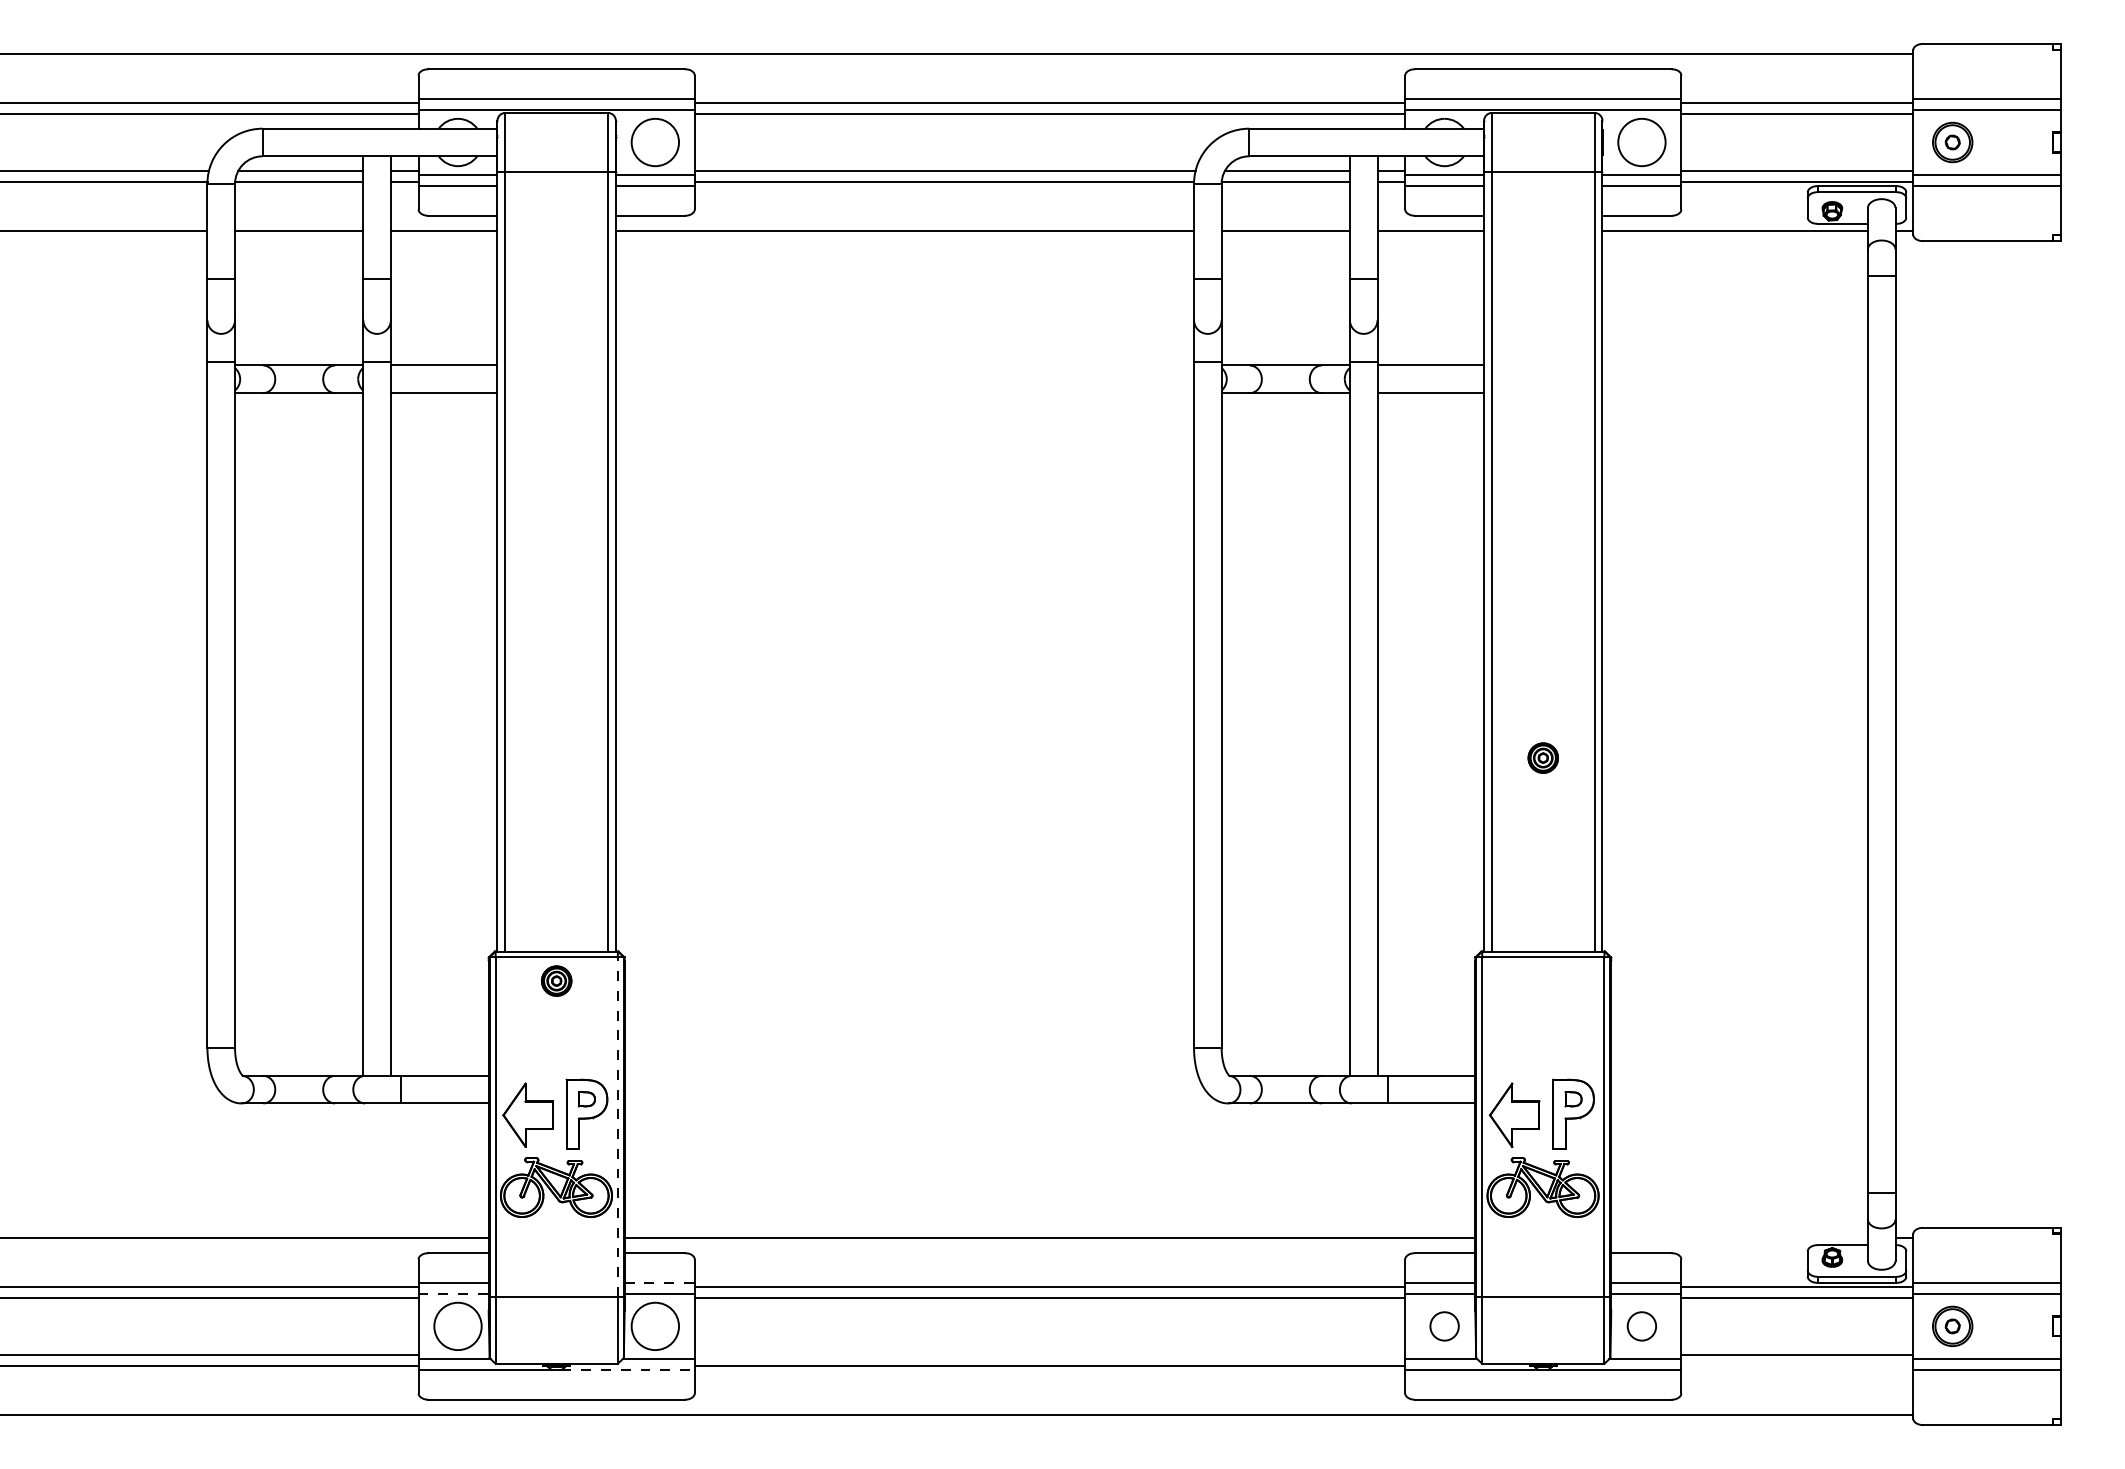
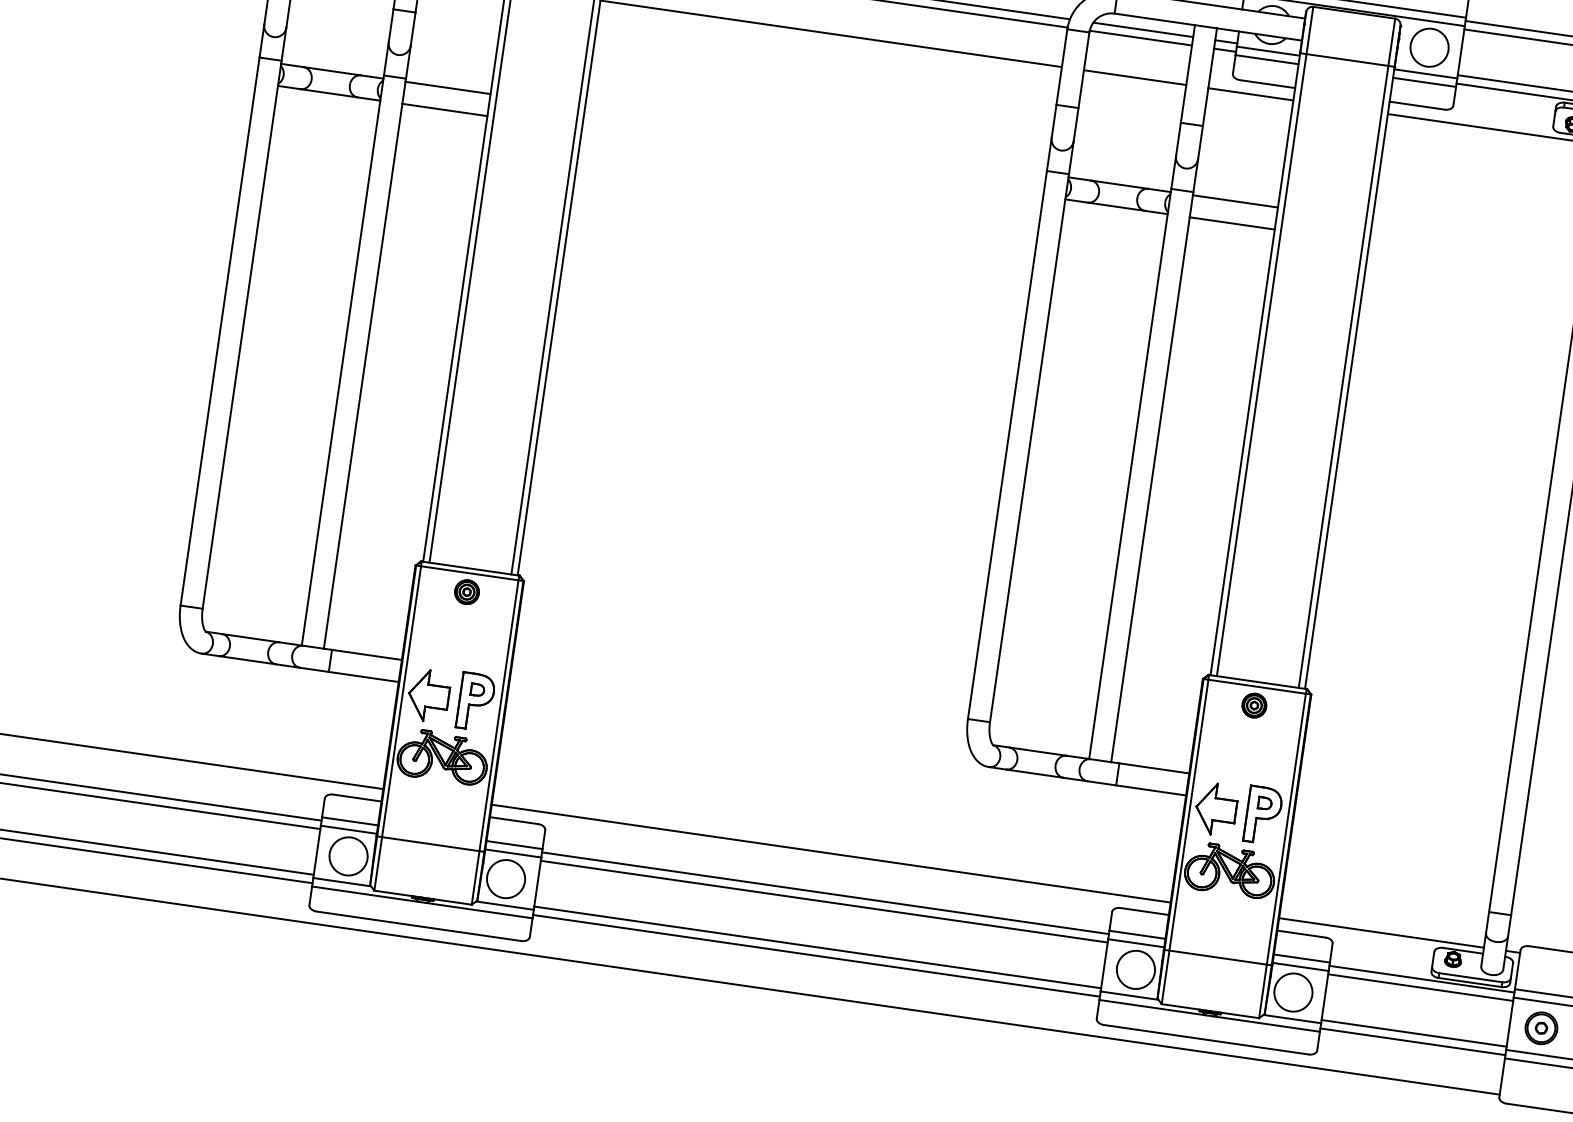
part: (1542, 757) -> (1253, 705), moved
line: (617, 1127) -> (498, 716), dashed -> solid
line: (1739, 1237) -> (1381, 932), added
line: (660, 1283) -> (515, 845), dashed -> solid
line: (454, 1293) -> (349, 829), dashed -> solid
circle: (1444, 1326) -> (1135, 969), size x1.67
circle: (1641, 1326) -> (1293, 992), size x1.67
line: (1049, 1355) -> (817, 947), added
line: (1797, 1365) -> (1413, 1041), added
line: (628, 1369) -> (479, 910), dashed -> solid

